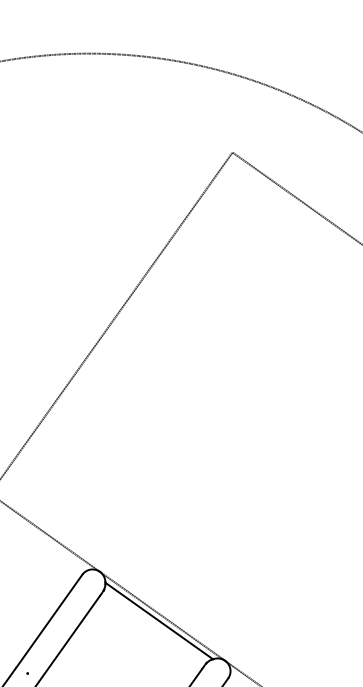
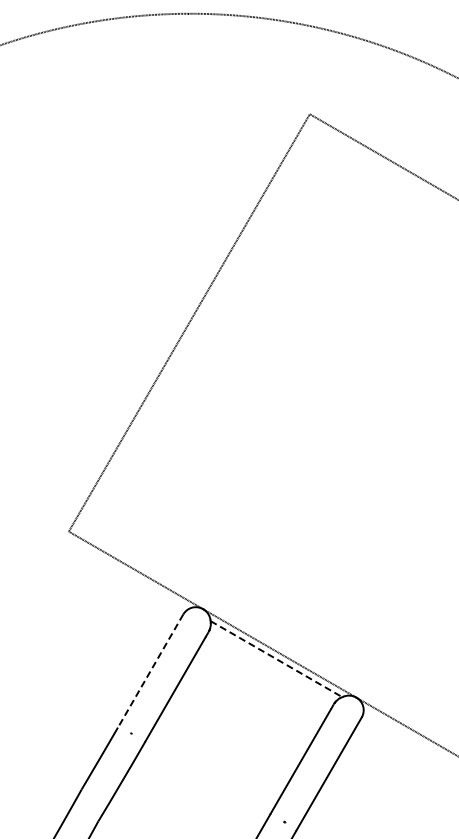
line: (49, 621) -> (150, 671), solid -> dashed
line: (159, 621) -> (276, 659), solid -> dashed

